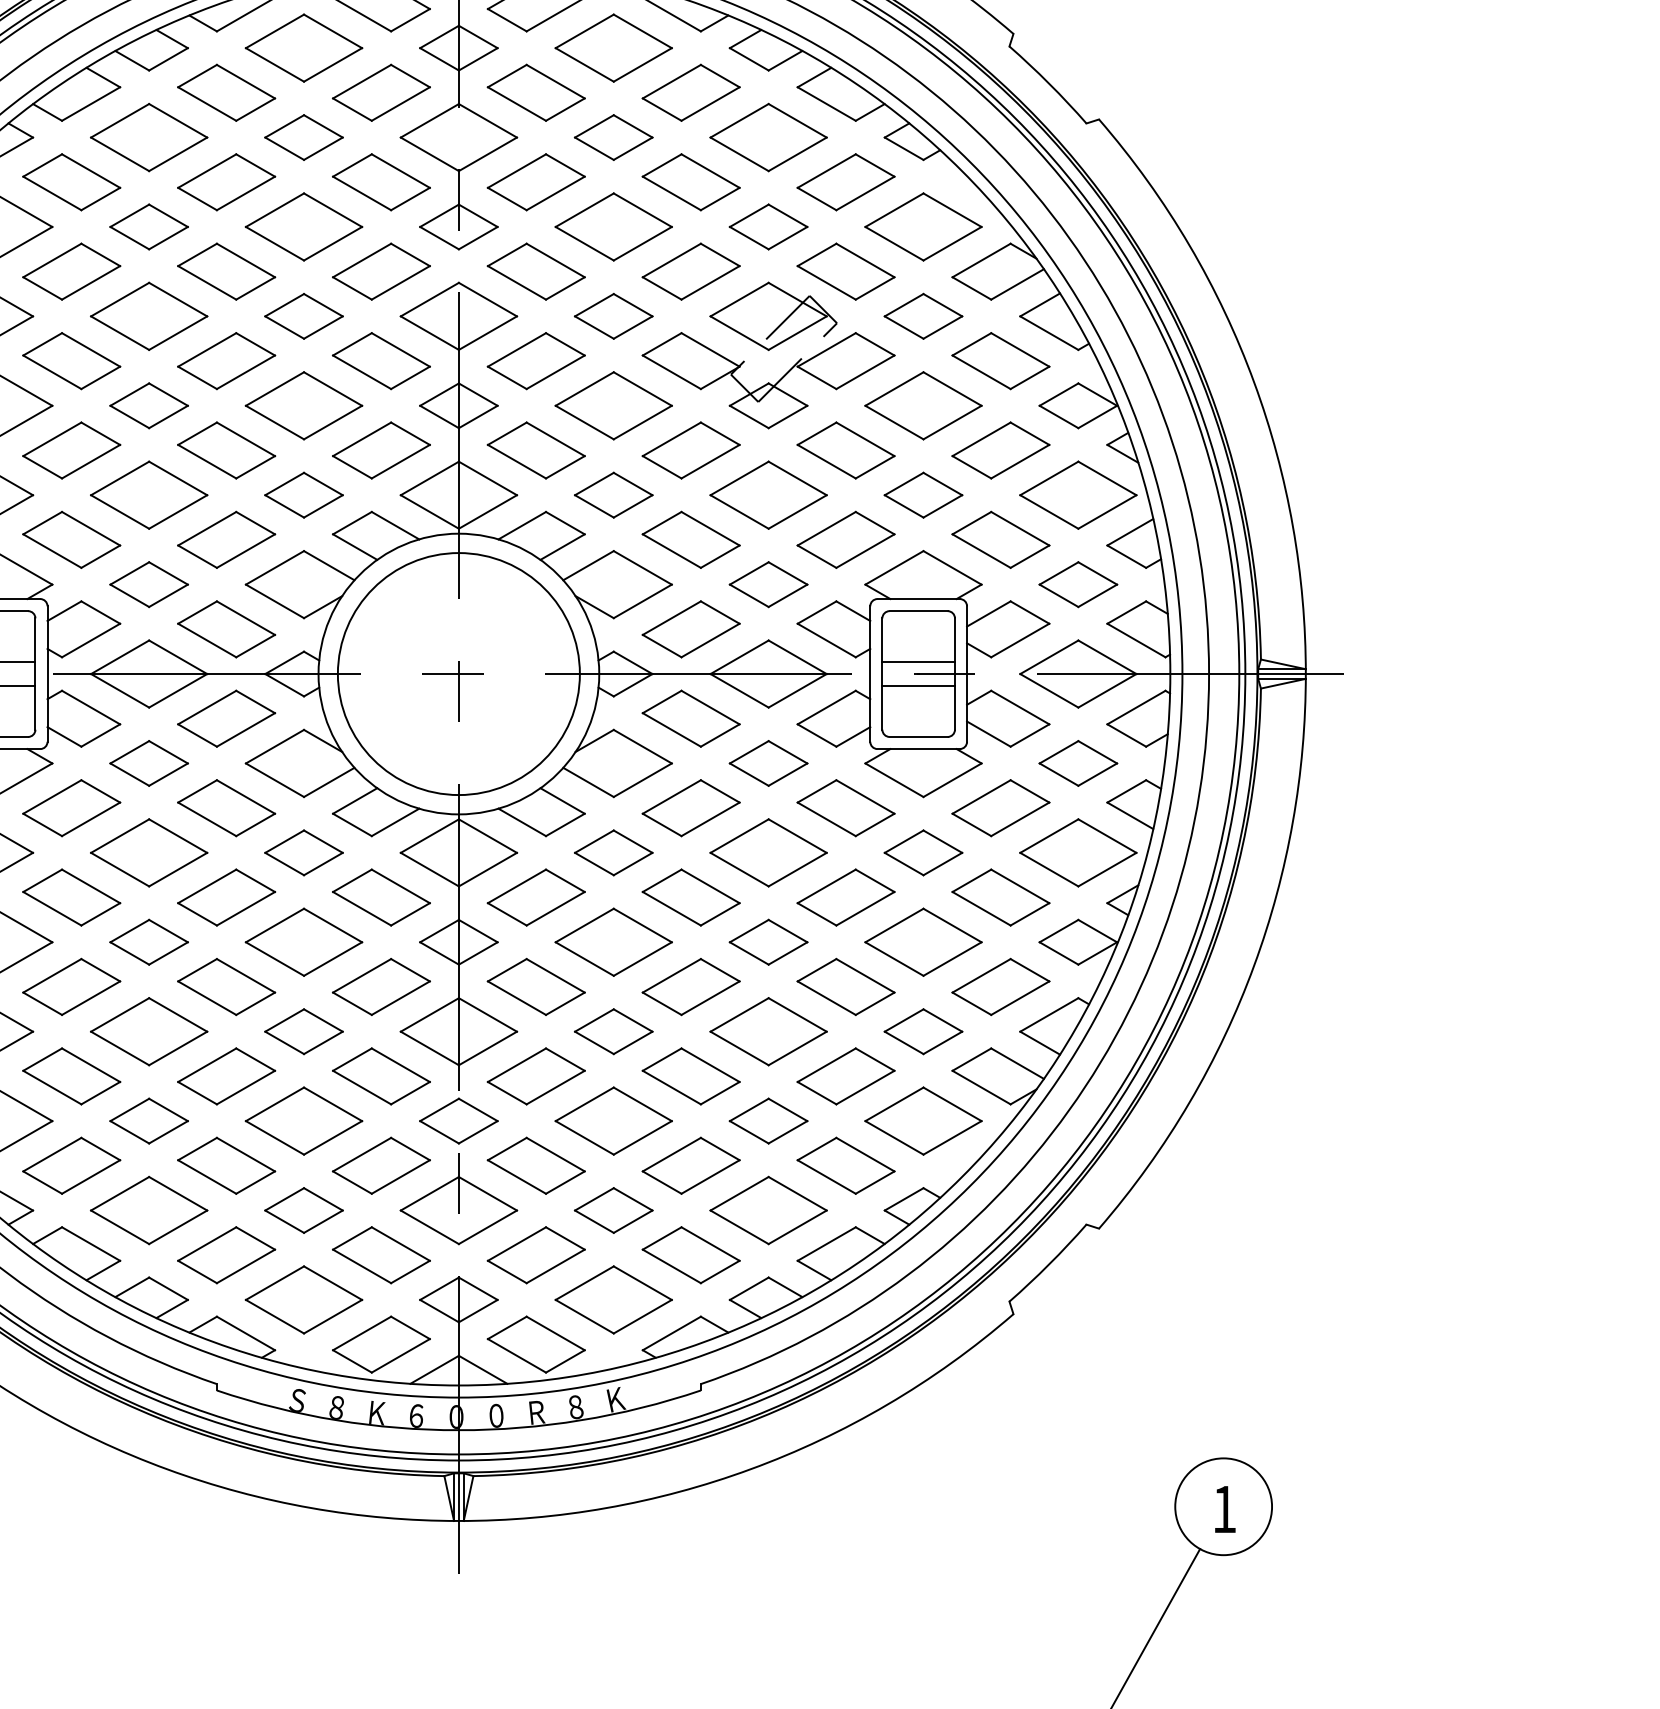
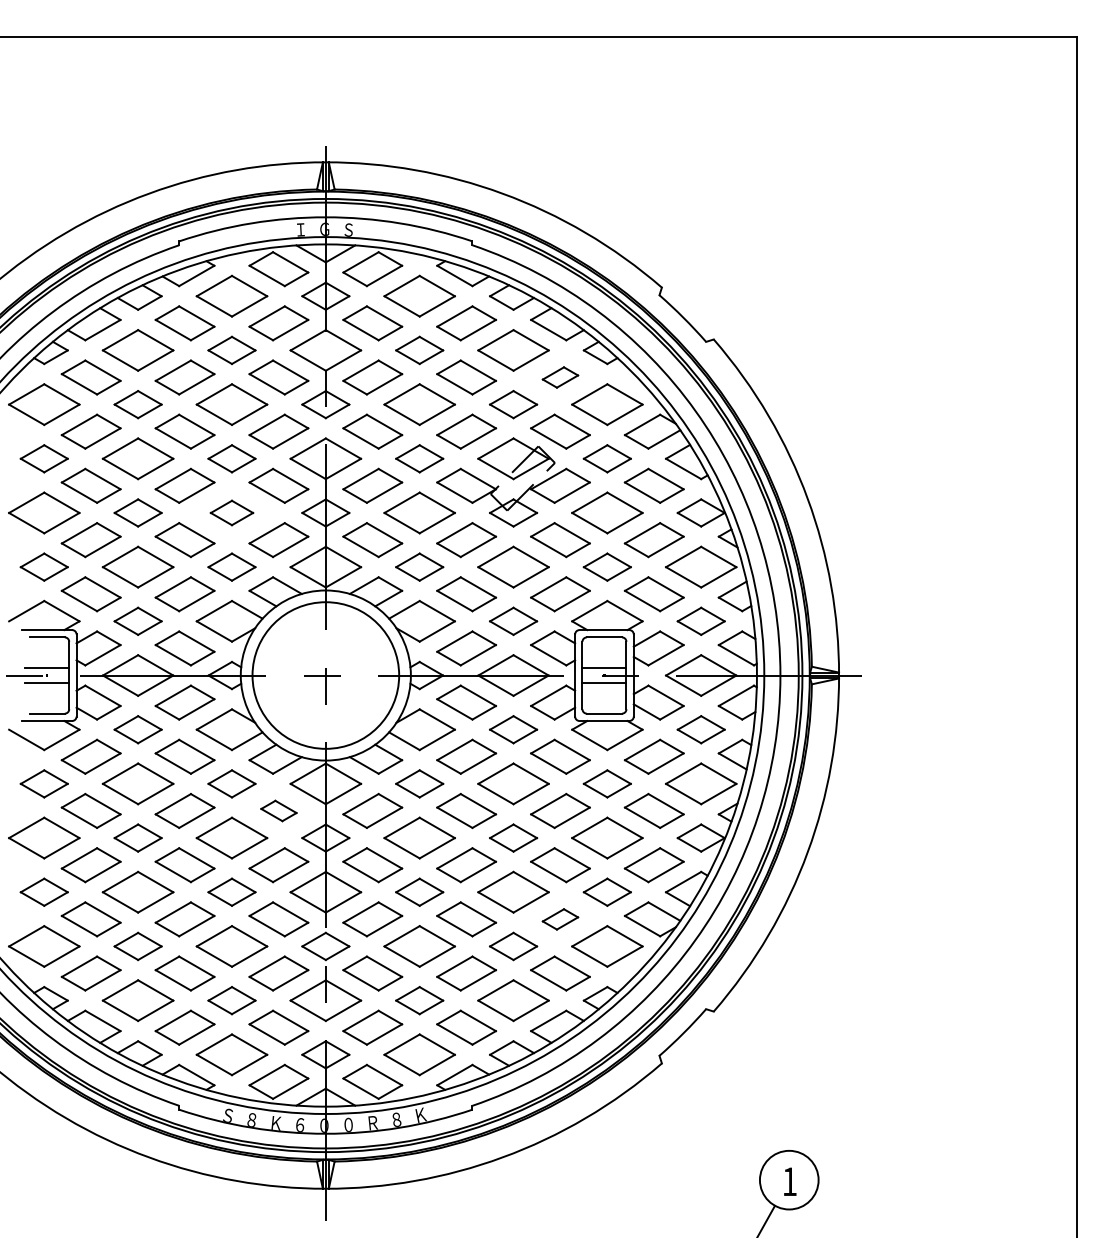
part: (846, 182) -> (560, 377), size x0.6
part: (303, 405) -> (231, 512), size x0.6
part: (380, 896) -> (278, 810), size x0.6
part: (846, 1076) -> (560, 919), size x0.6

